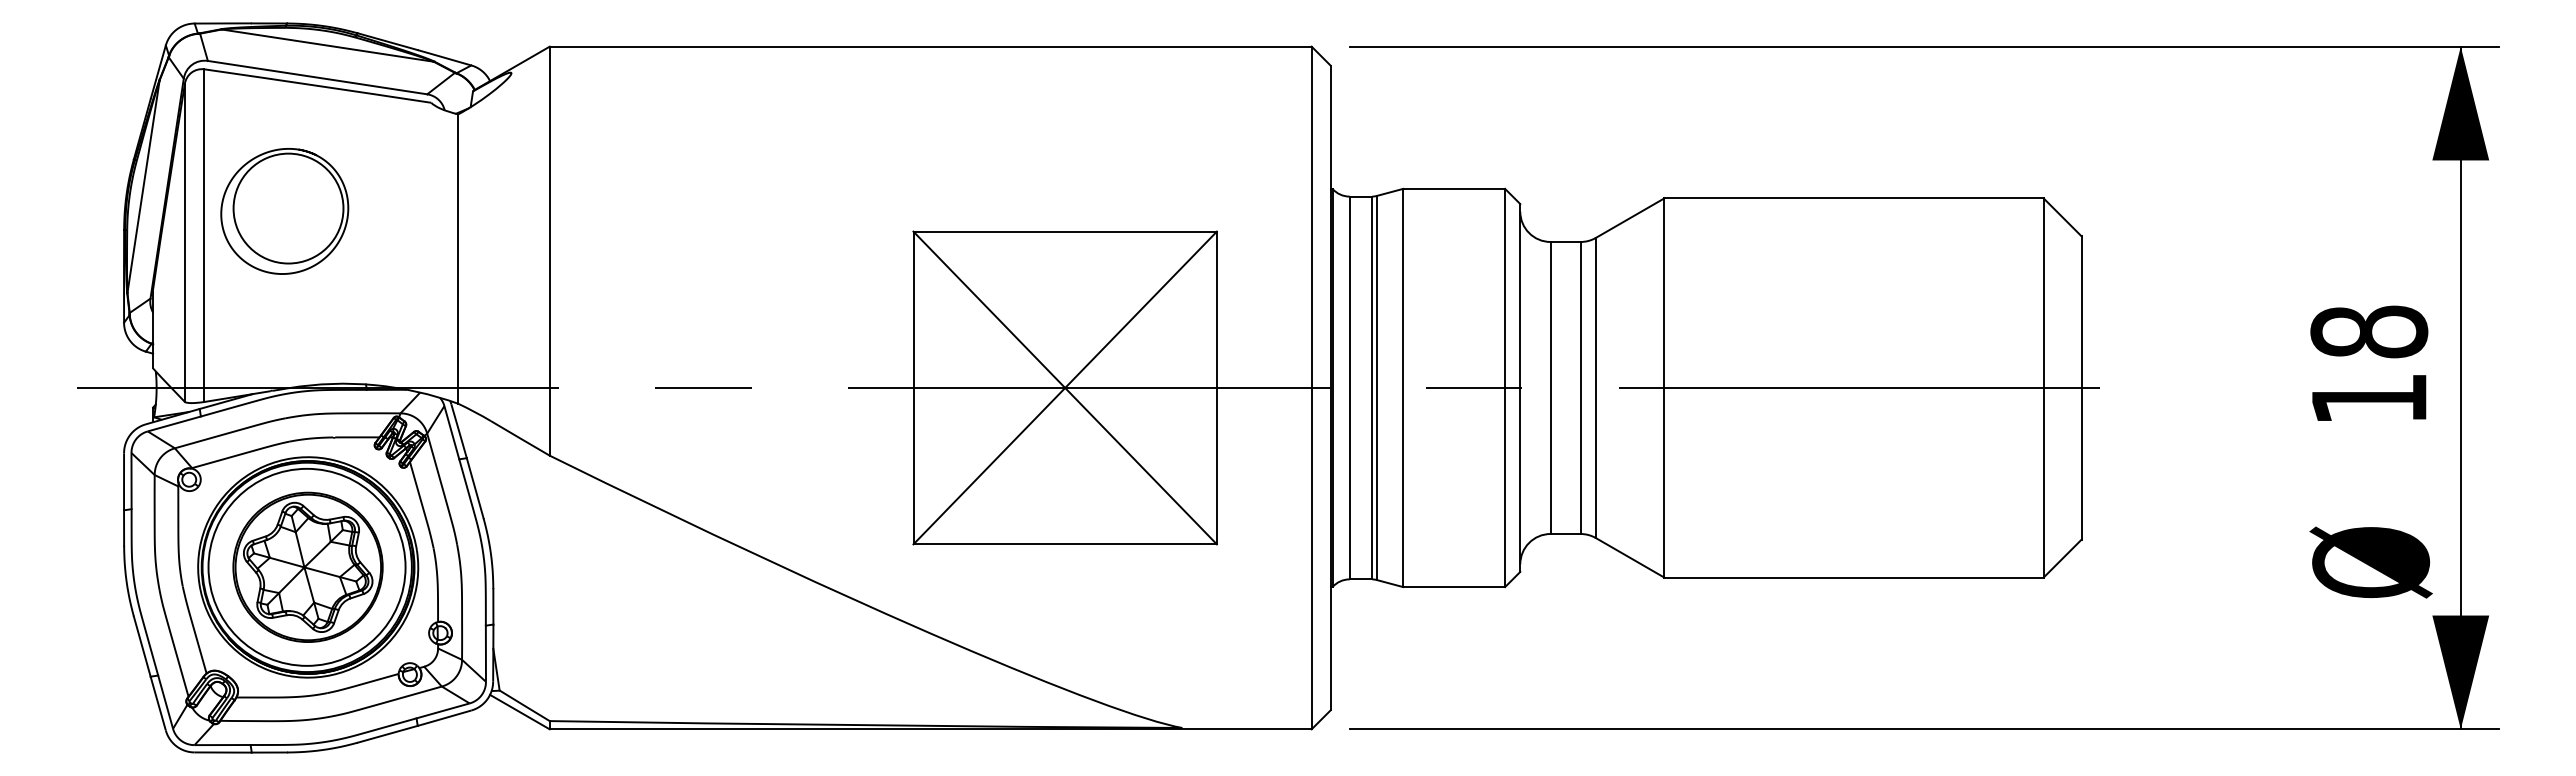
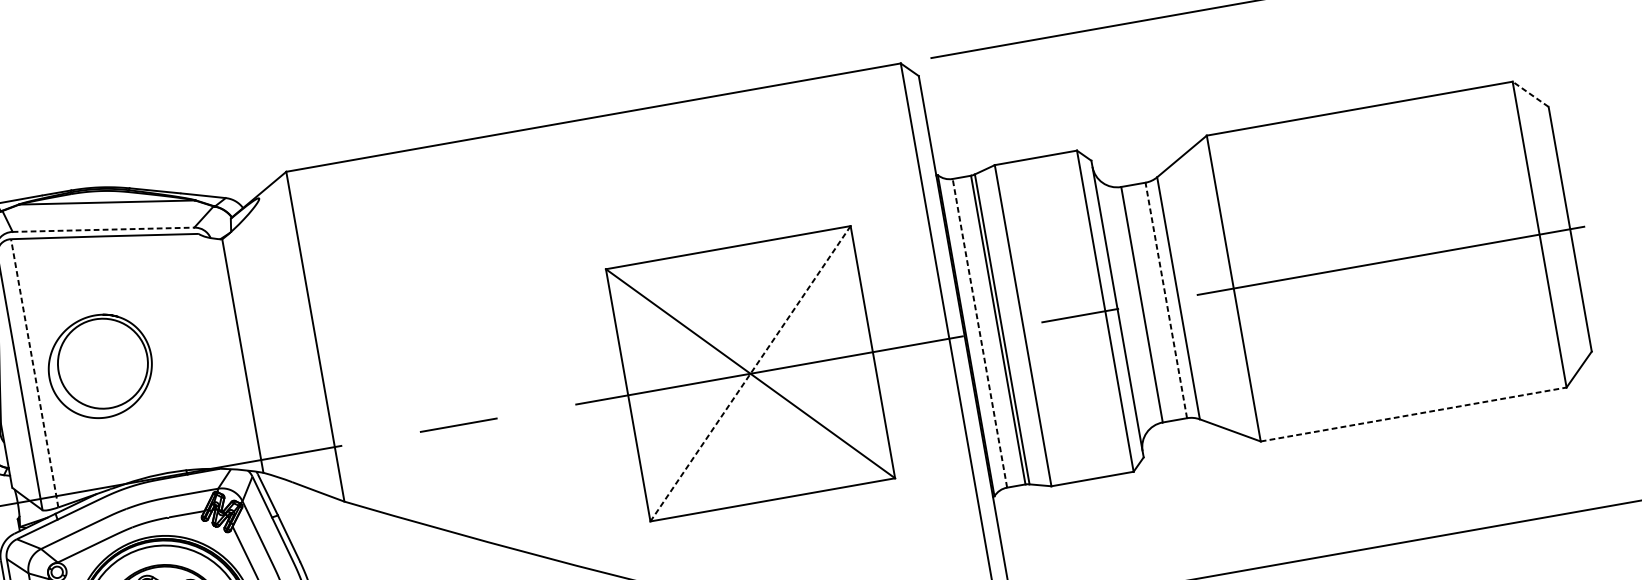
line: (317, 77) -> (103, 229), solid -> dashed
part: (284, 211) -> (100, 366), moved
line: (2062, 217) -> (1530, 94), solid -> dashed
line: (204, 235) -> (34, 373), solid -> dashed
line: (1349, 387) -> (979, 332), solid -> dashed
line: (1580, 387) -> (1166, 300), solid -> dashed
line: (1065, 388) -> (750, 374), solid -> dashed
line: (1854, 577) -> (1414, 414), solid -> dashed

